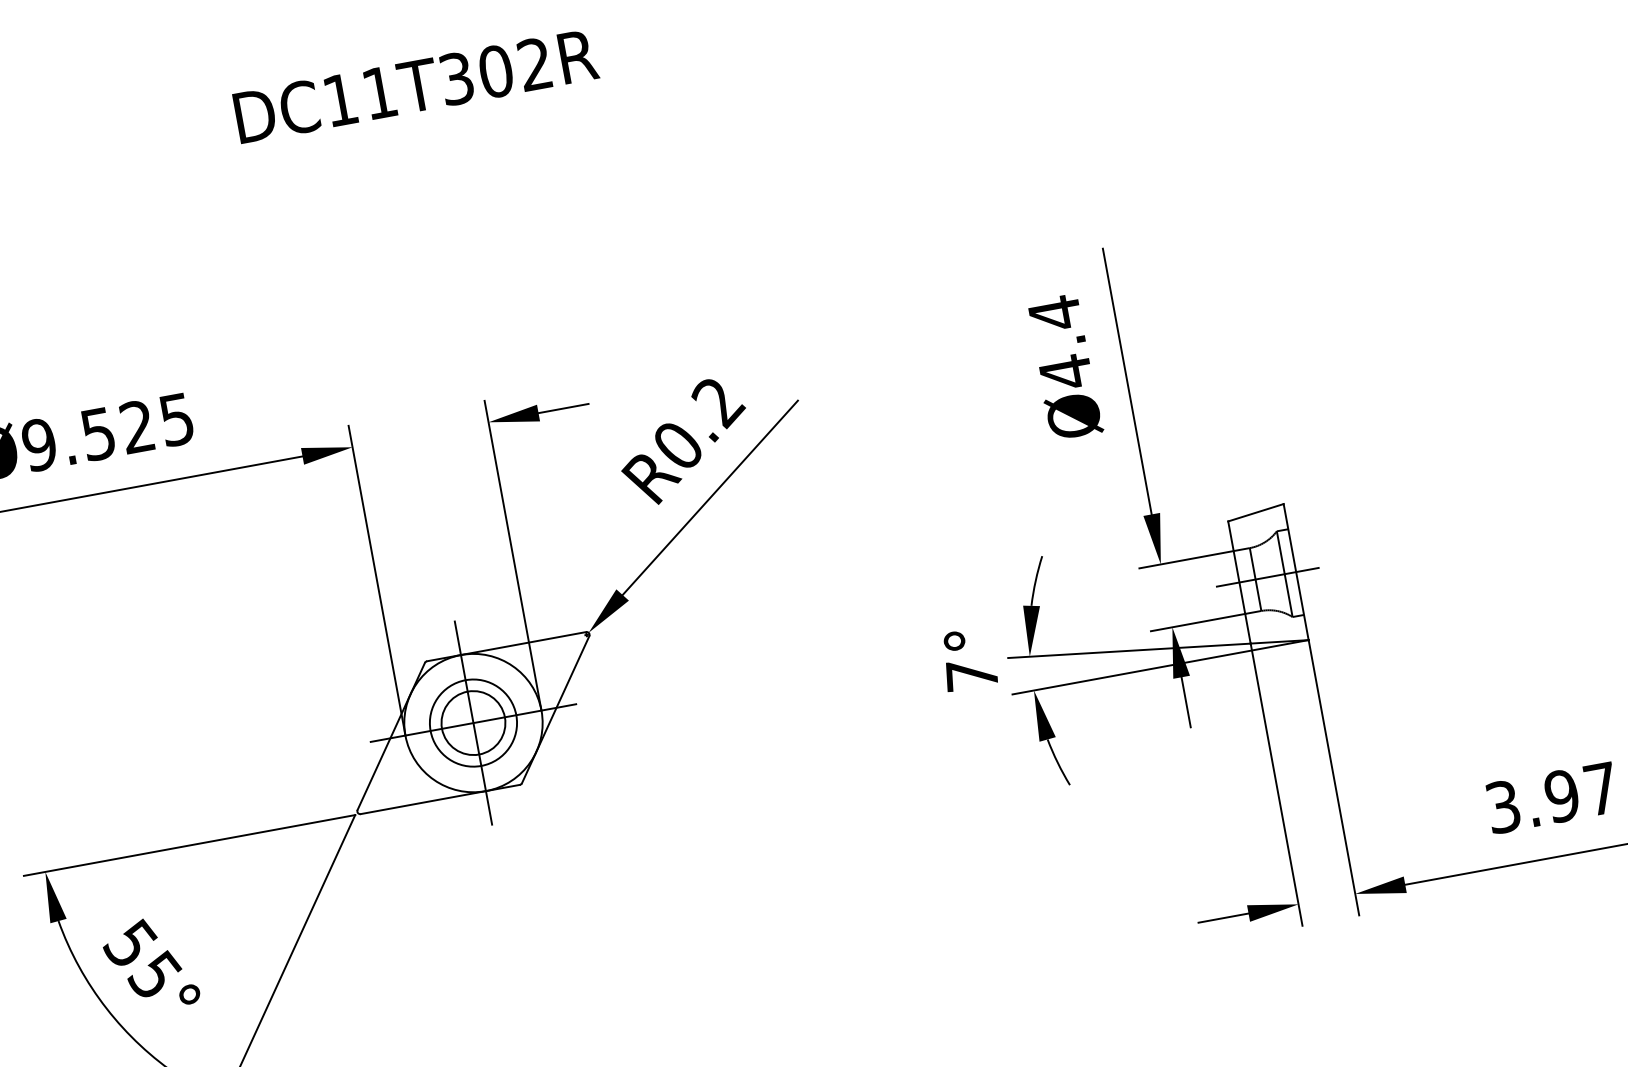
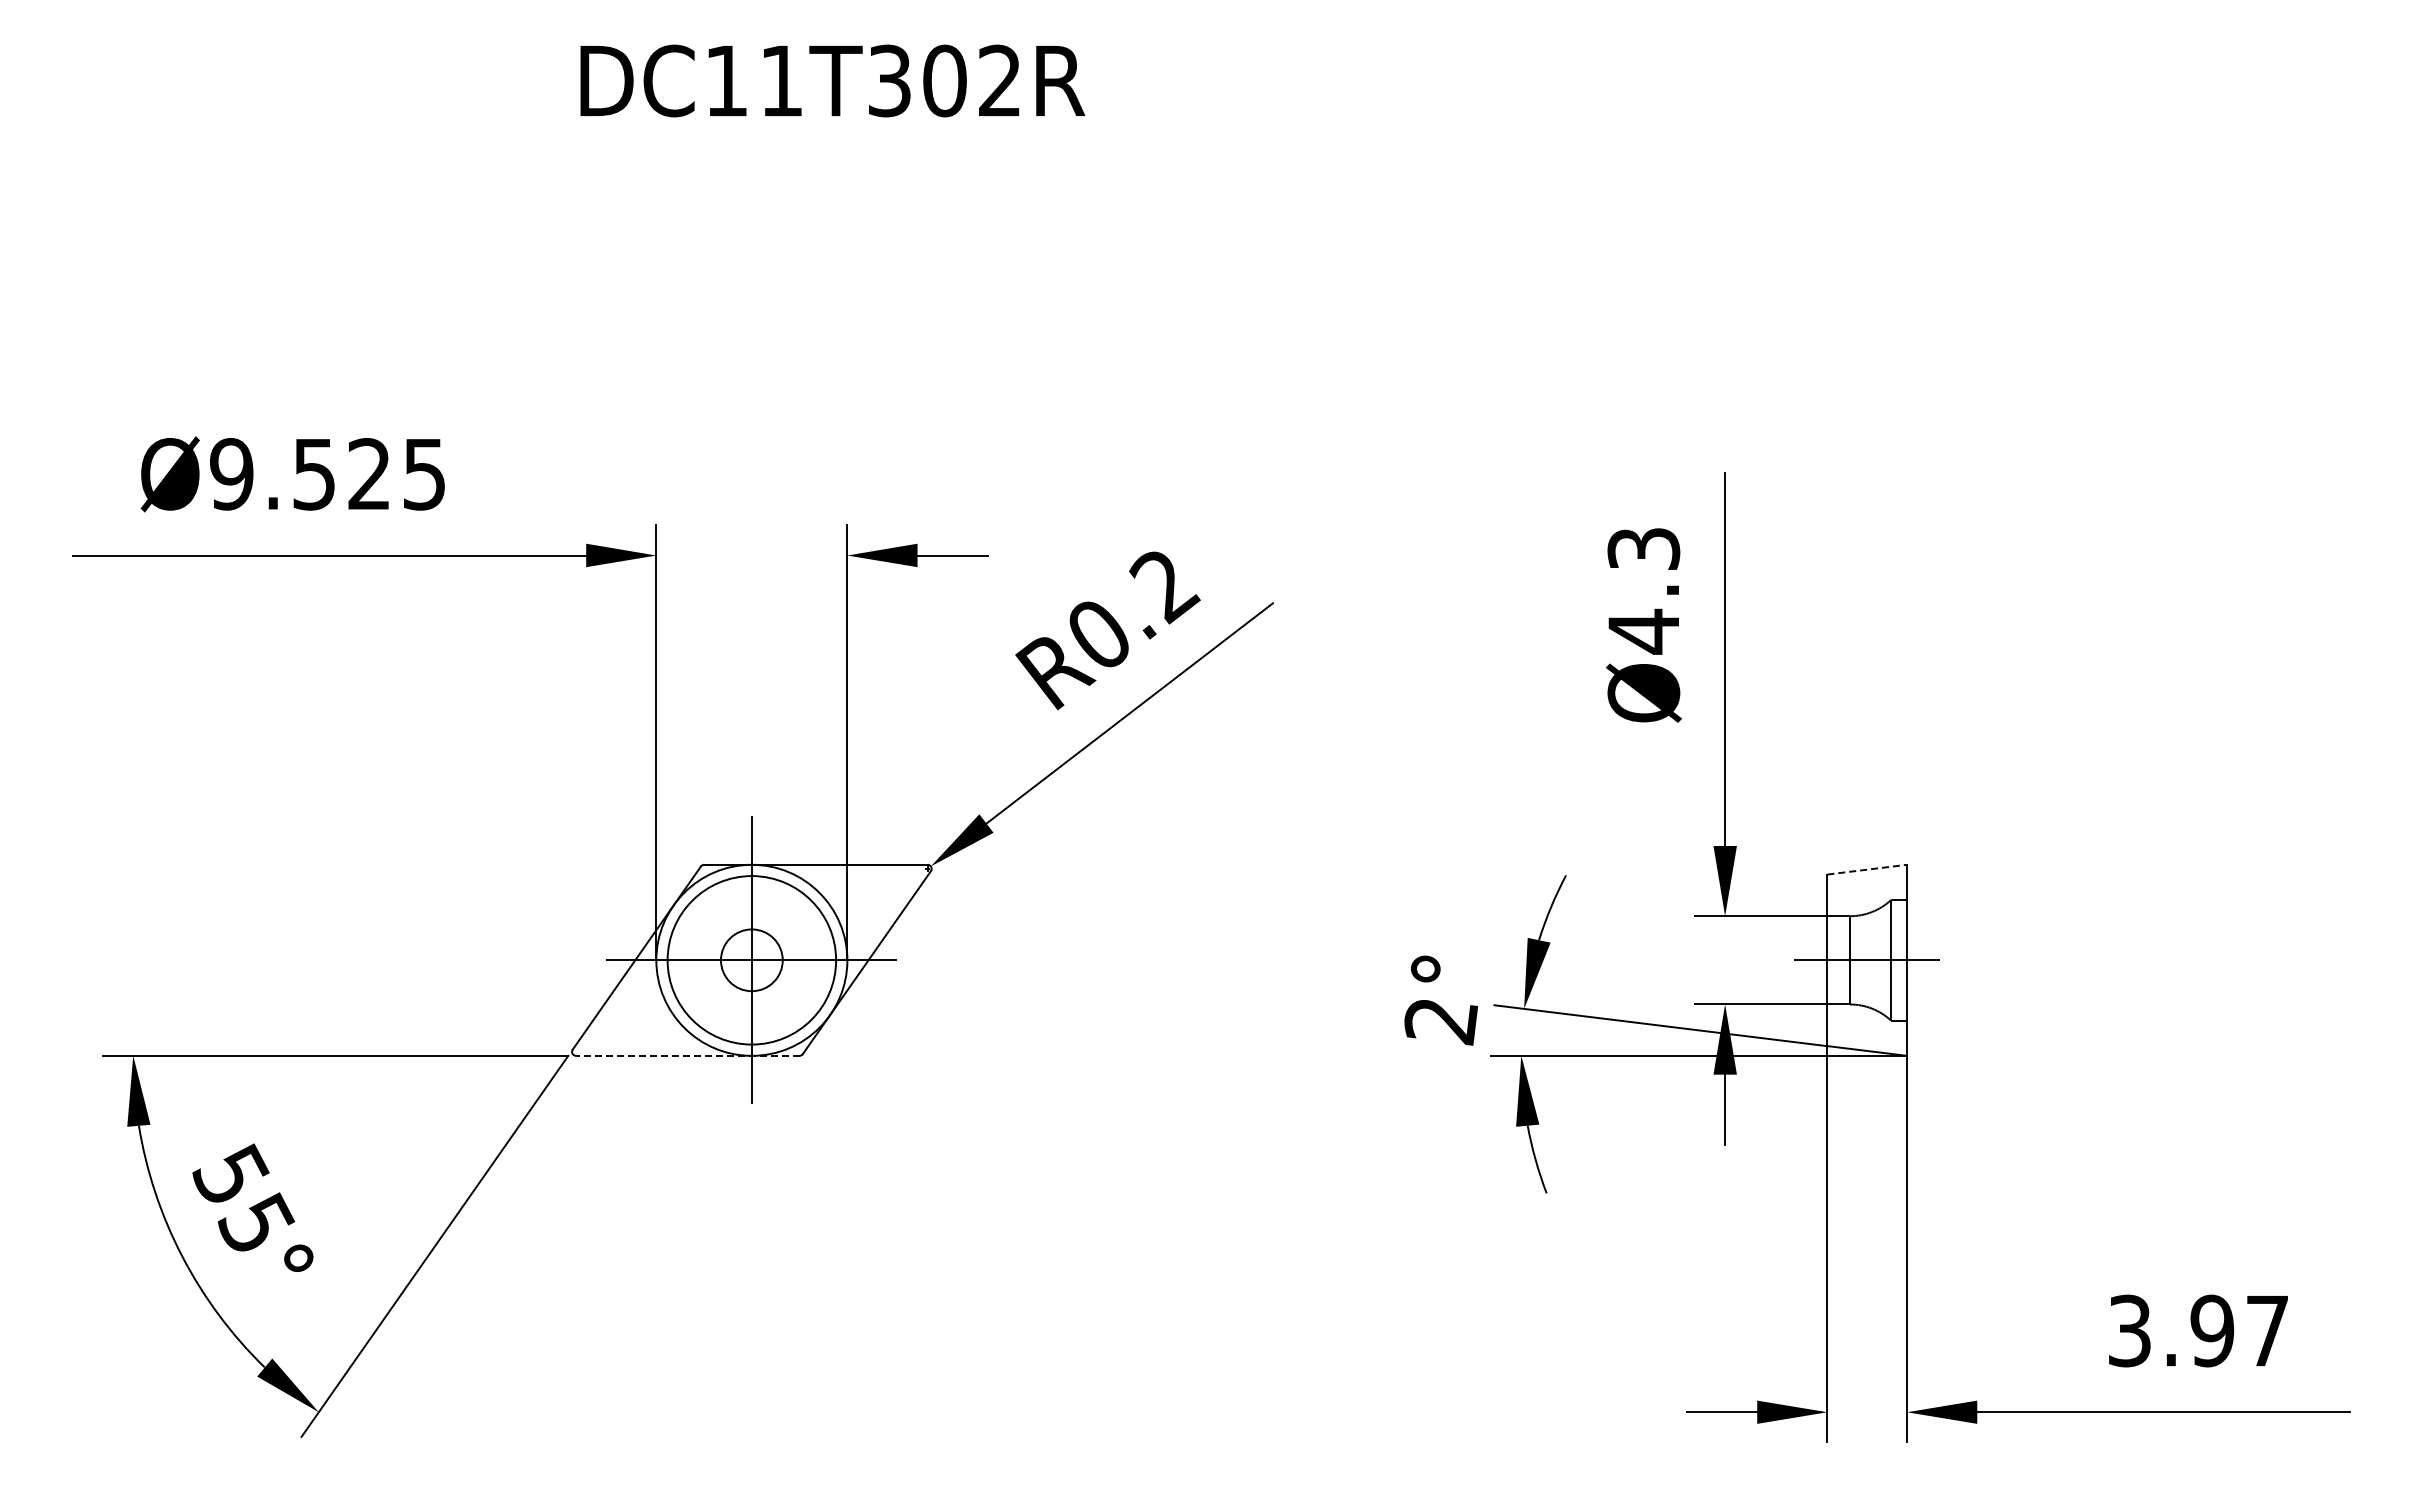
text: (1054, 313) -> (1643, 549), Ø4.4 -> Ø4.3
line: (1256, 512) -> (1867, 869), solid -> dashed
text: (971, 675) -> (1440, 1020), 7° -> 2°
circle: (473, 723) -> (751, 960), size x0.7
circle: (473, 723) -> (751, 960), size x1.4
line: (440, 799) -> (687, 1055), solid -> dashed

